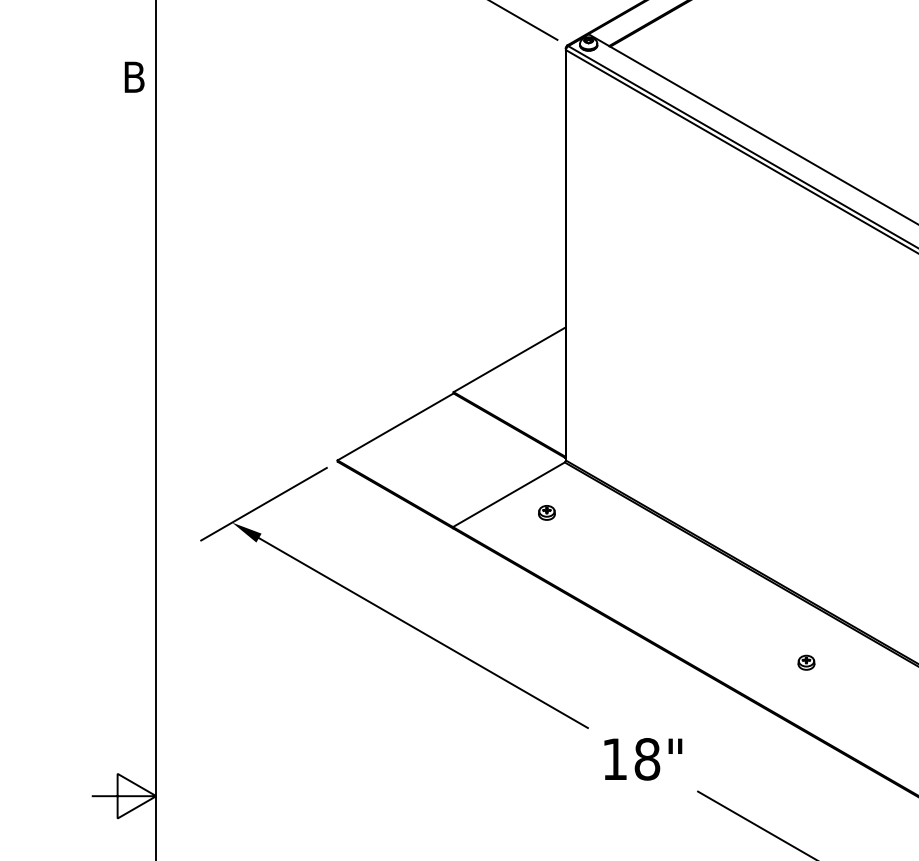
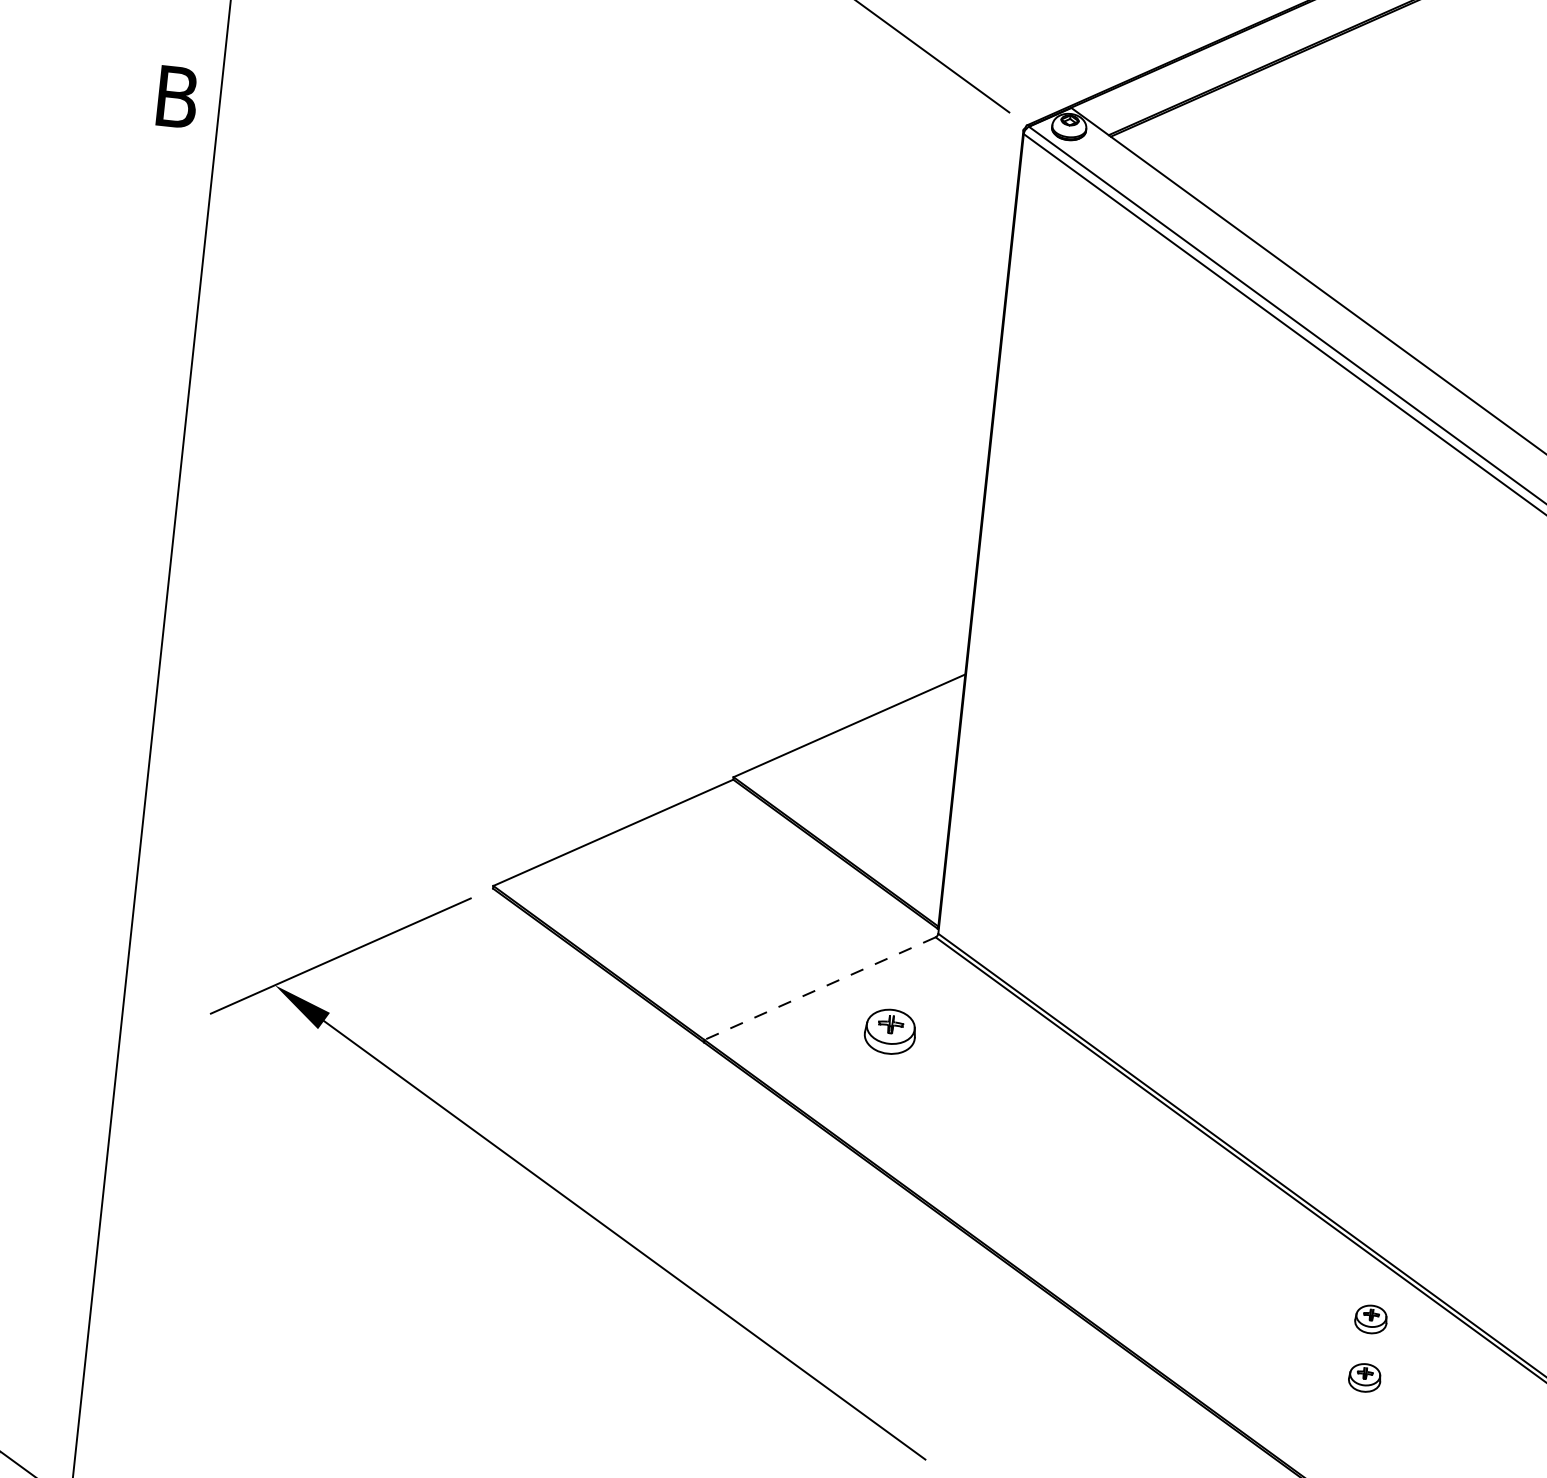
line: (508, 494) -> (819, 988), solid -> dashed
part: (546, 512) -> (889, 1030), size x1.6
part: (806, 632) -> (1371, 1318), added

